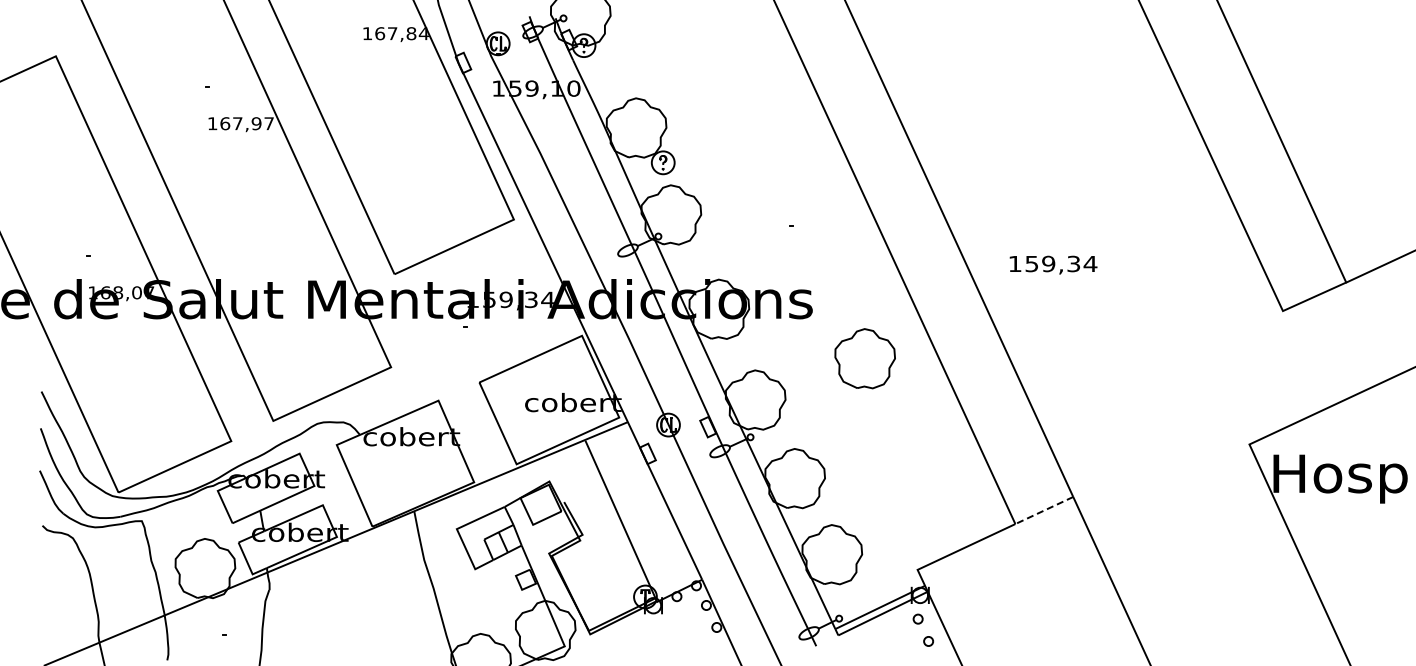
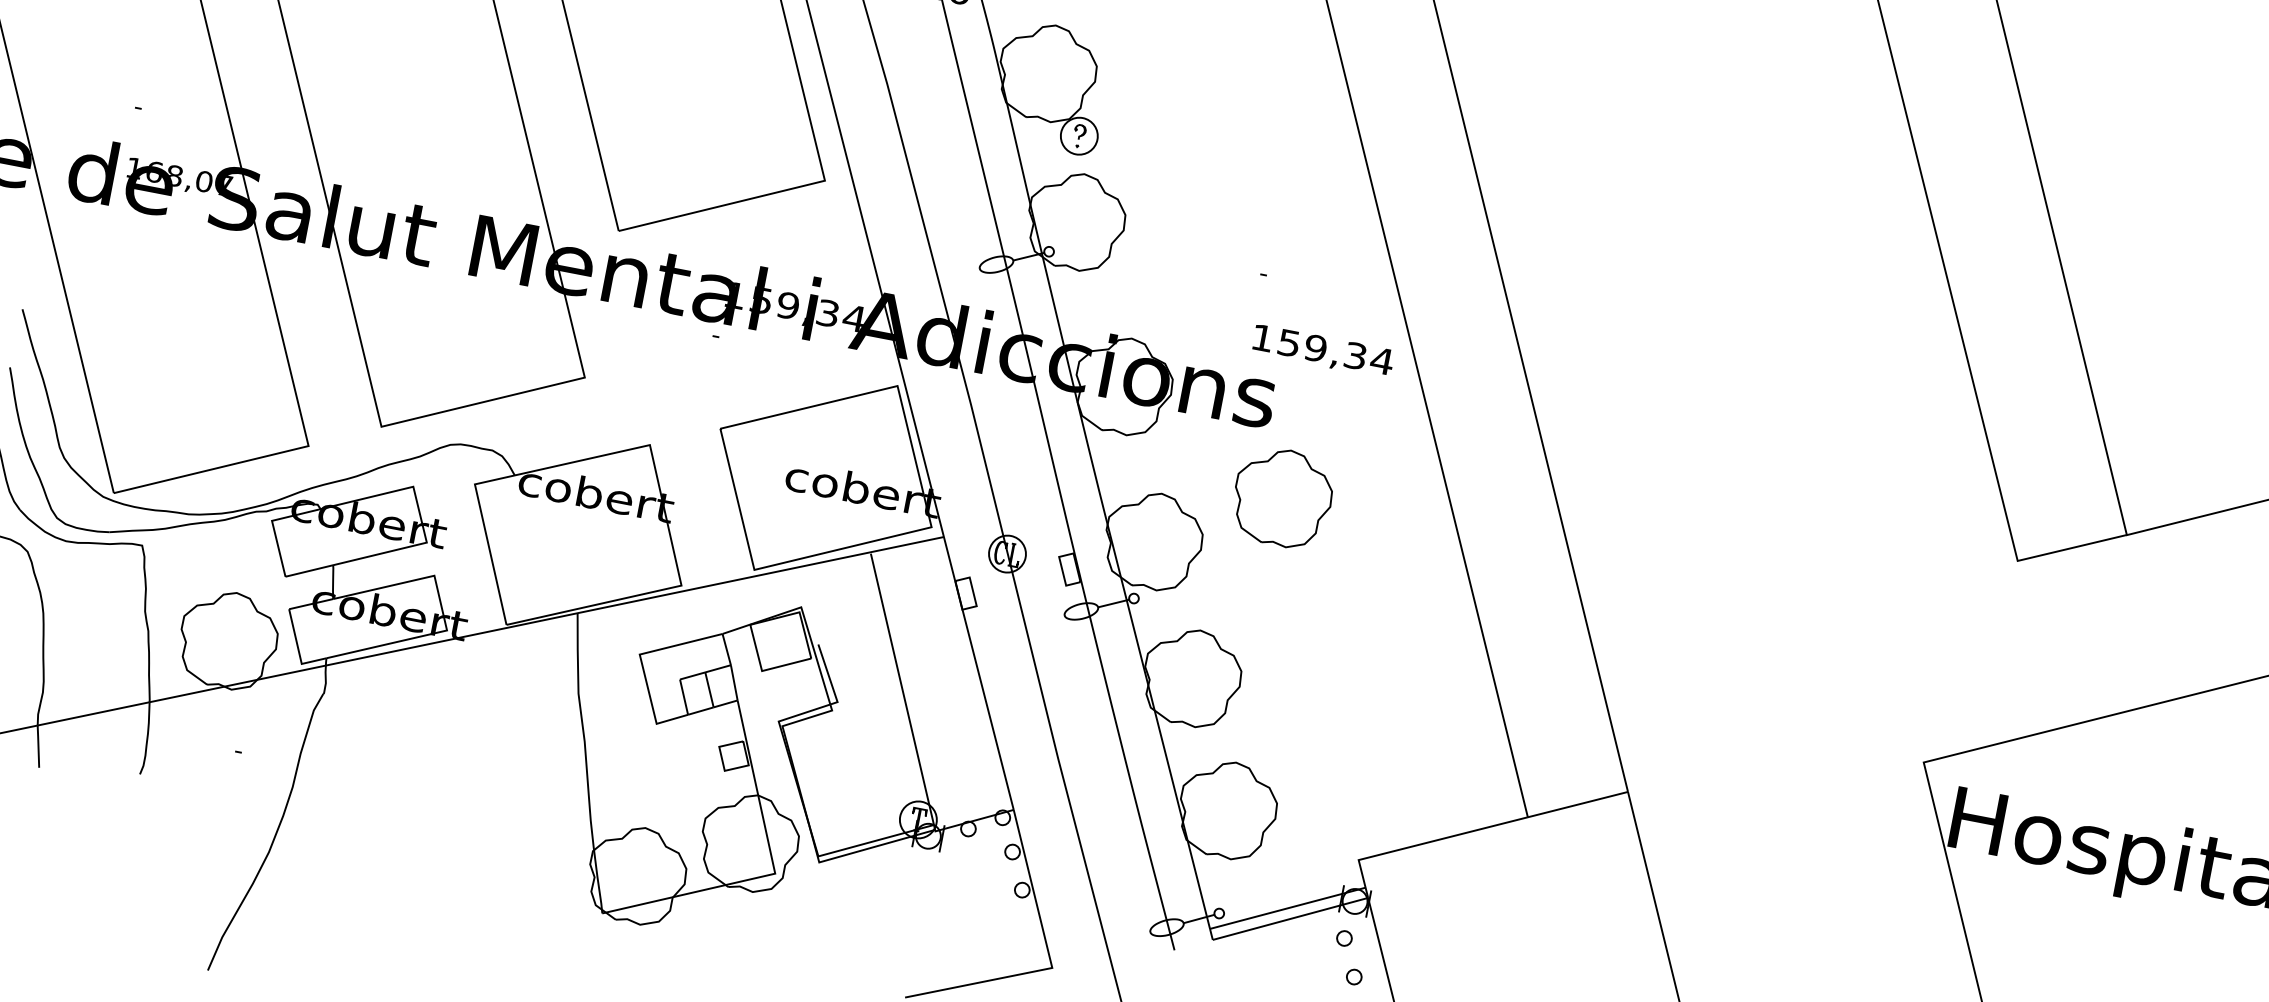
text: (1053, 264) -> (1323, 350), moved
part: (864, 358) -> (1281, 497), moved
line: (1044, 510) -> (1578, 804), dashed -> solid

